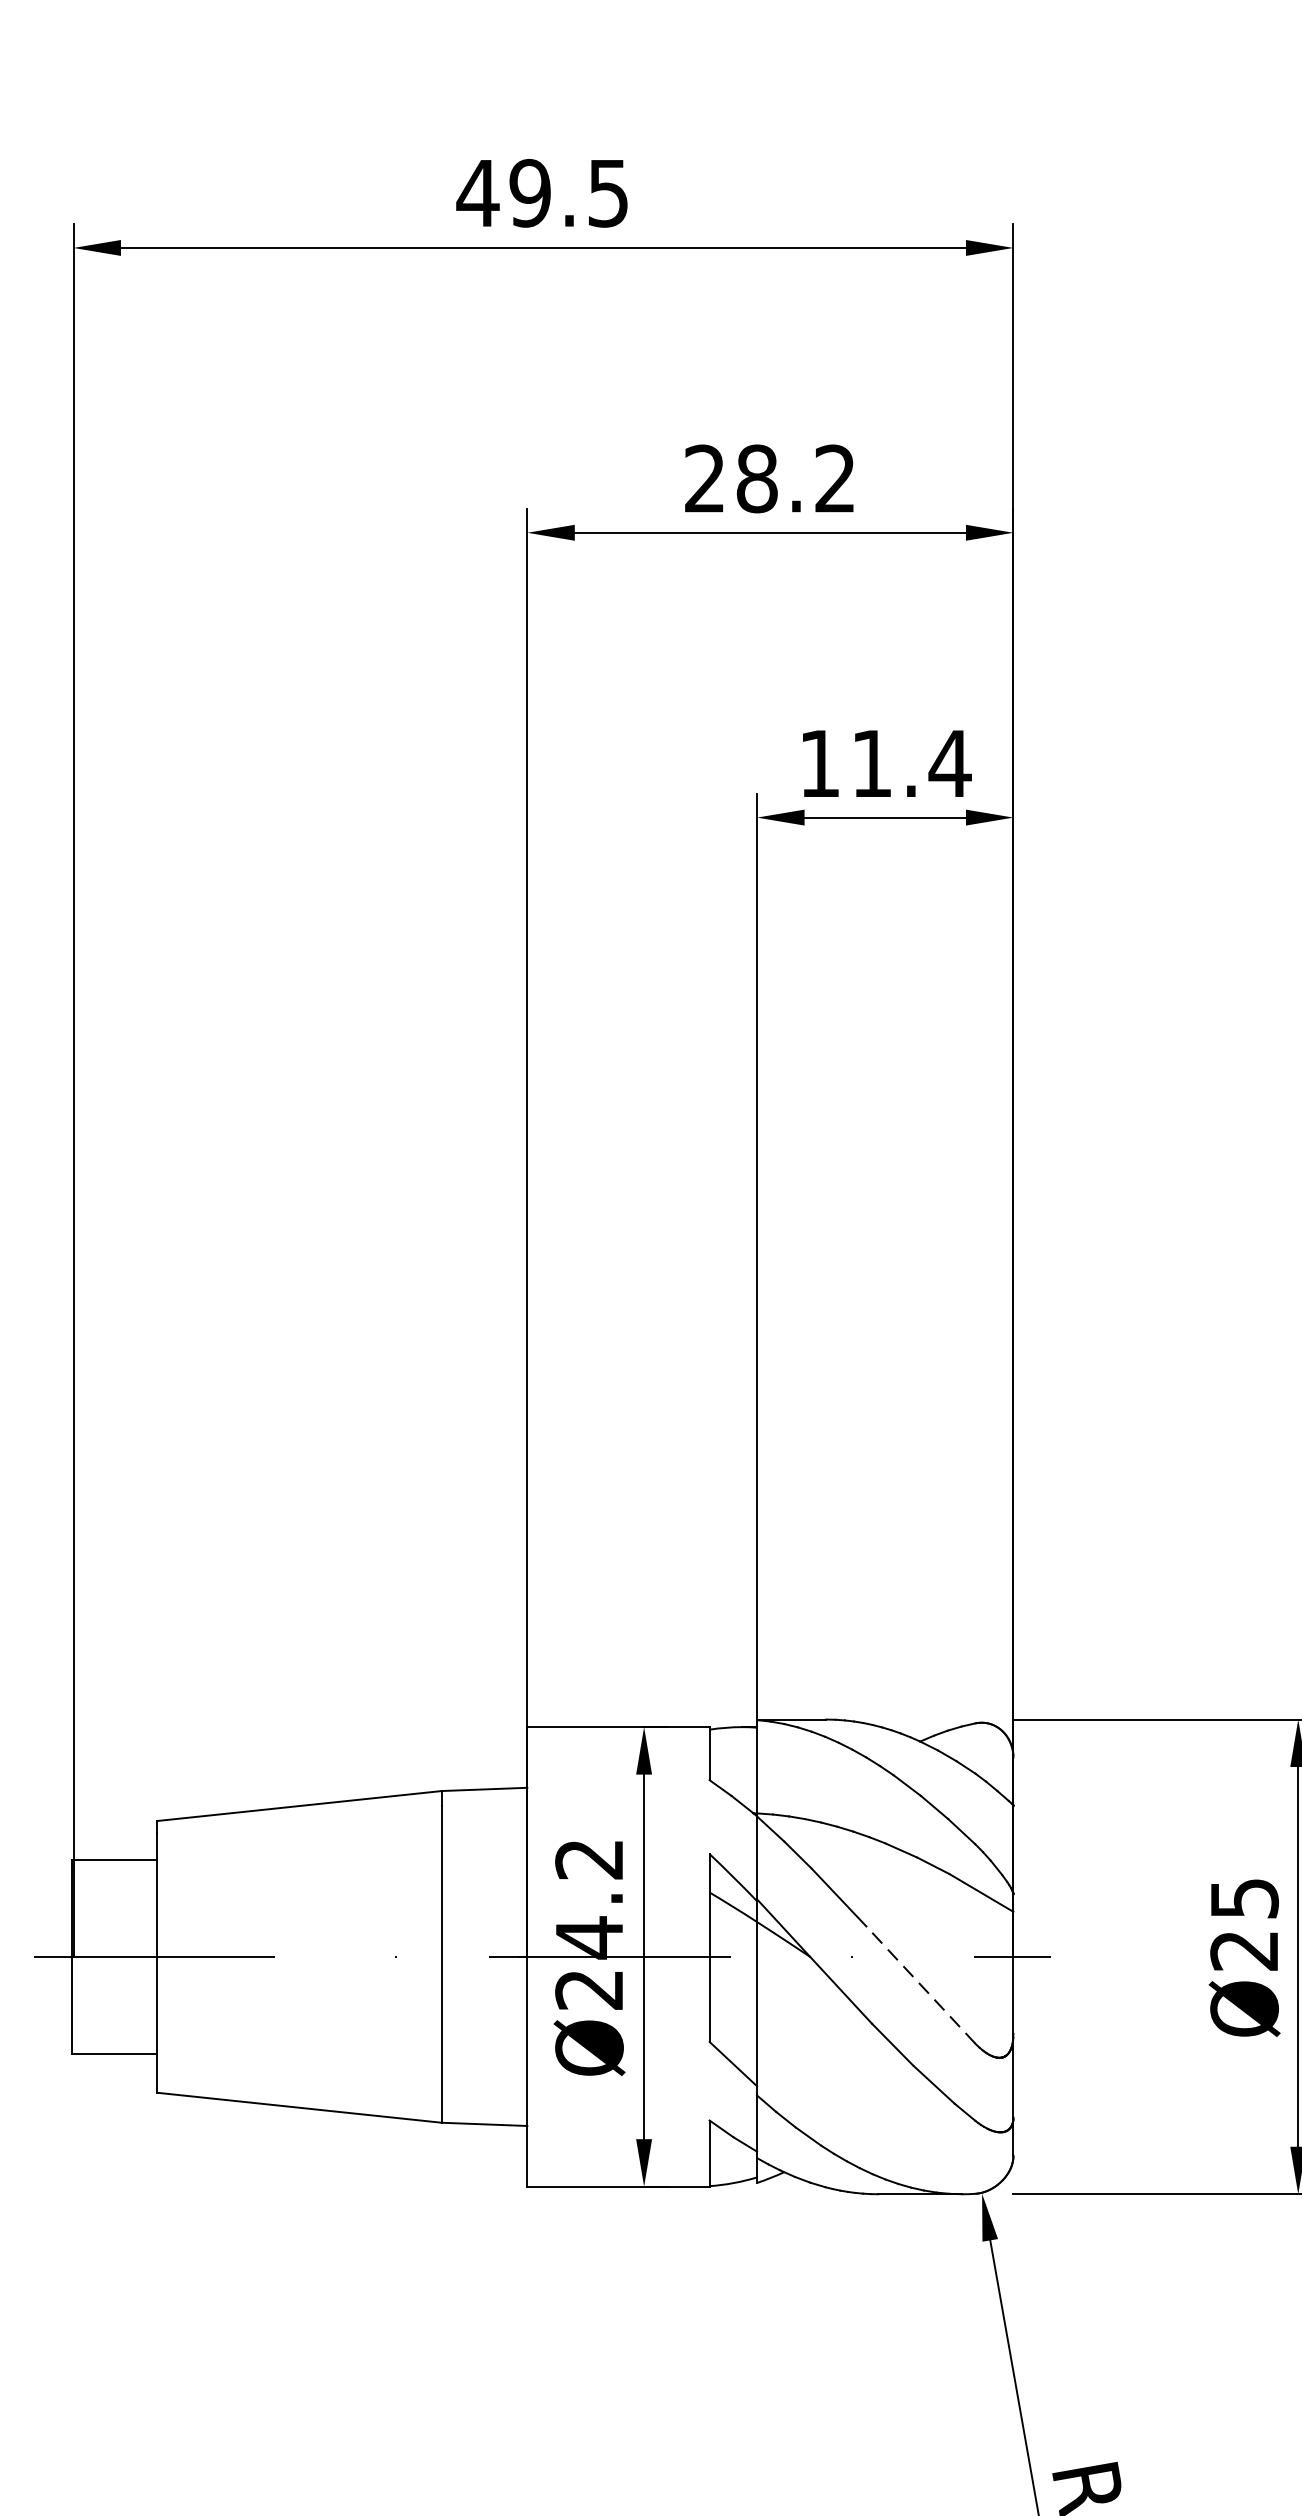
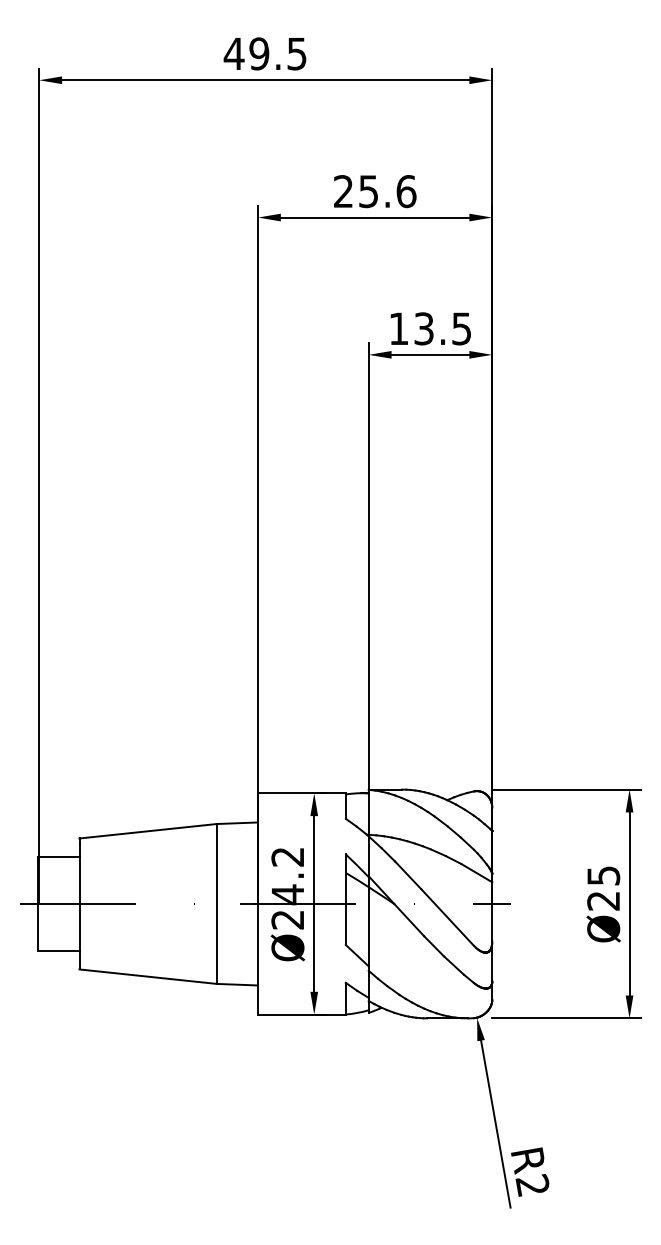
text: (796, 478) -> (387, 191), 28.2 -> 25.6
text: (912, 762) -> (443, 328), 11.4 -> 13.5
line: (920, 1984) -> (447, 917), dashed -> solid

